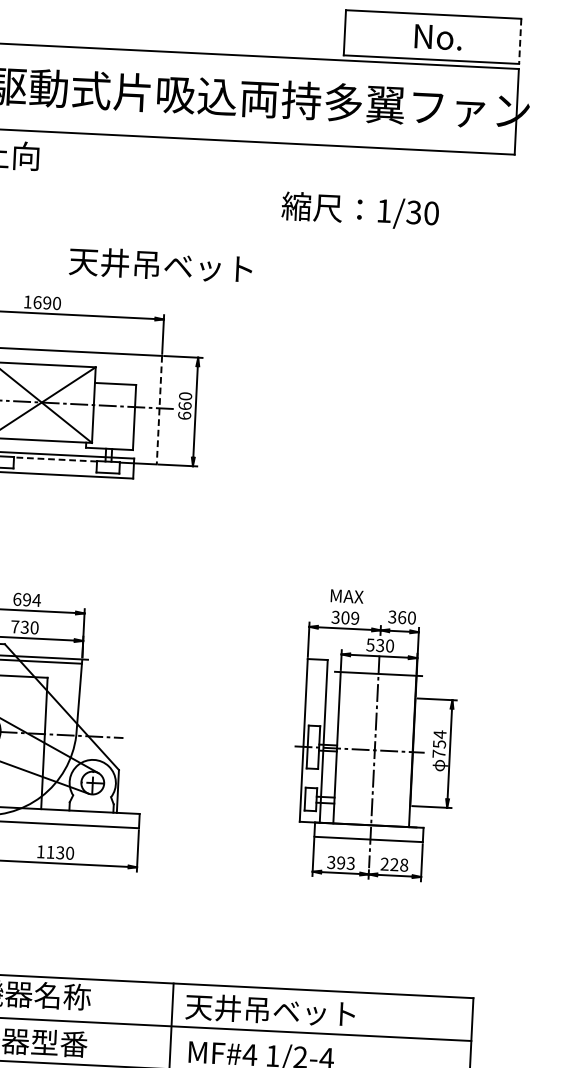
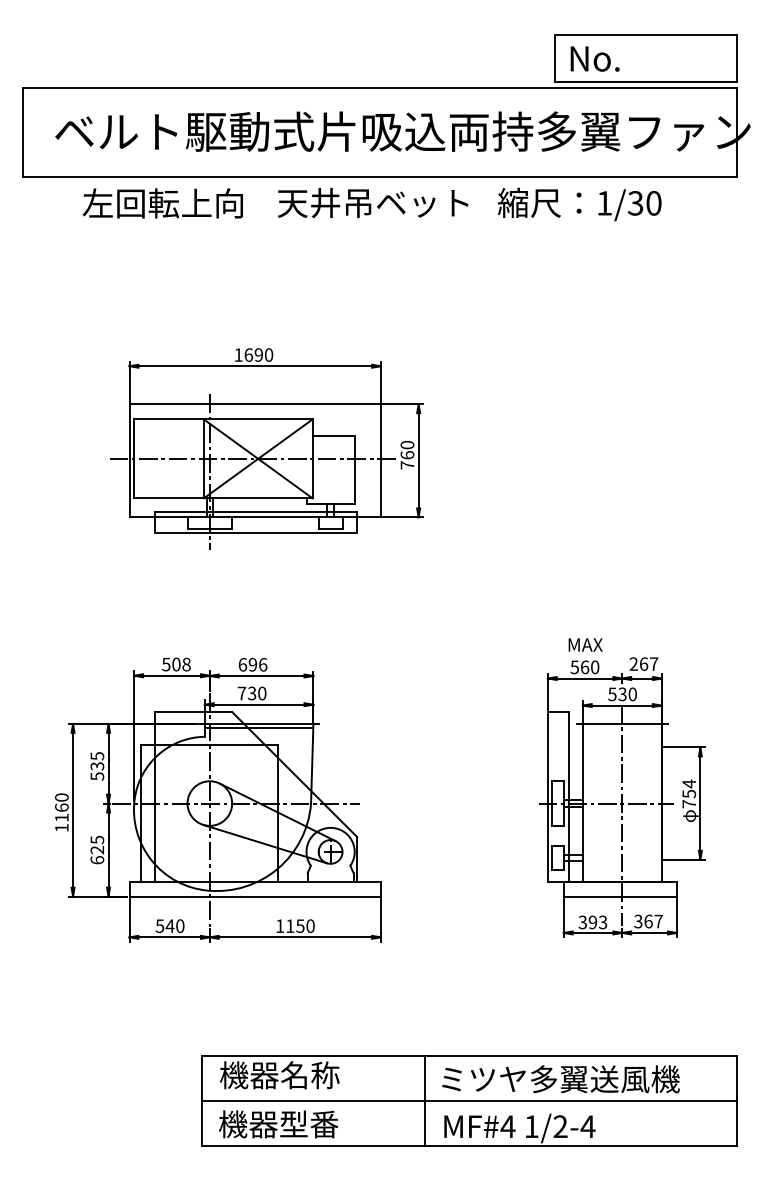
text: (437, 36) -> (594, 58), moved
line: (520, 40) -> (737, 58), dashed -> solid
text: (360, 211) -> (579, 204), moved
text: (161, 265) -> (373, 203), moved
line: (158, 409) -> (380, 460), dashed -> solid
text: (184, 415) -> (407, 465), 660 -> 760
line: (54, 459) -> (274, 517), dashed -> solid
text: (36, 600) -> (262, 664), 694 -> 696
text: (401, 616) -> (643, 663), 360 -> 267
text: (345, 618) -> (585, 667), 309 -> 560
text: (60, 852) -> (300, 925), 1130 -> 1150
text: (394, 864) -> (648, 921), 228 -> 367
text: (300, 1012) -> (558, 1079), 天井吊ベット -> ミツヤ多翼送風機

